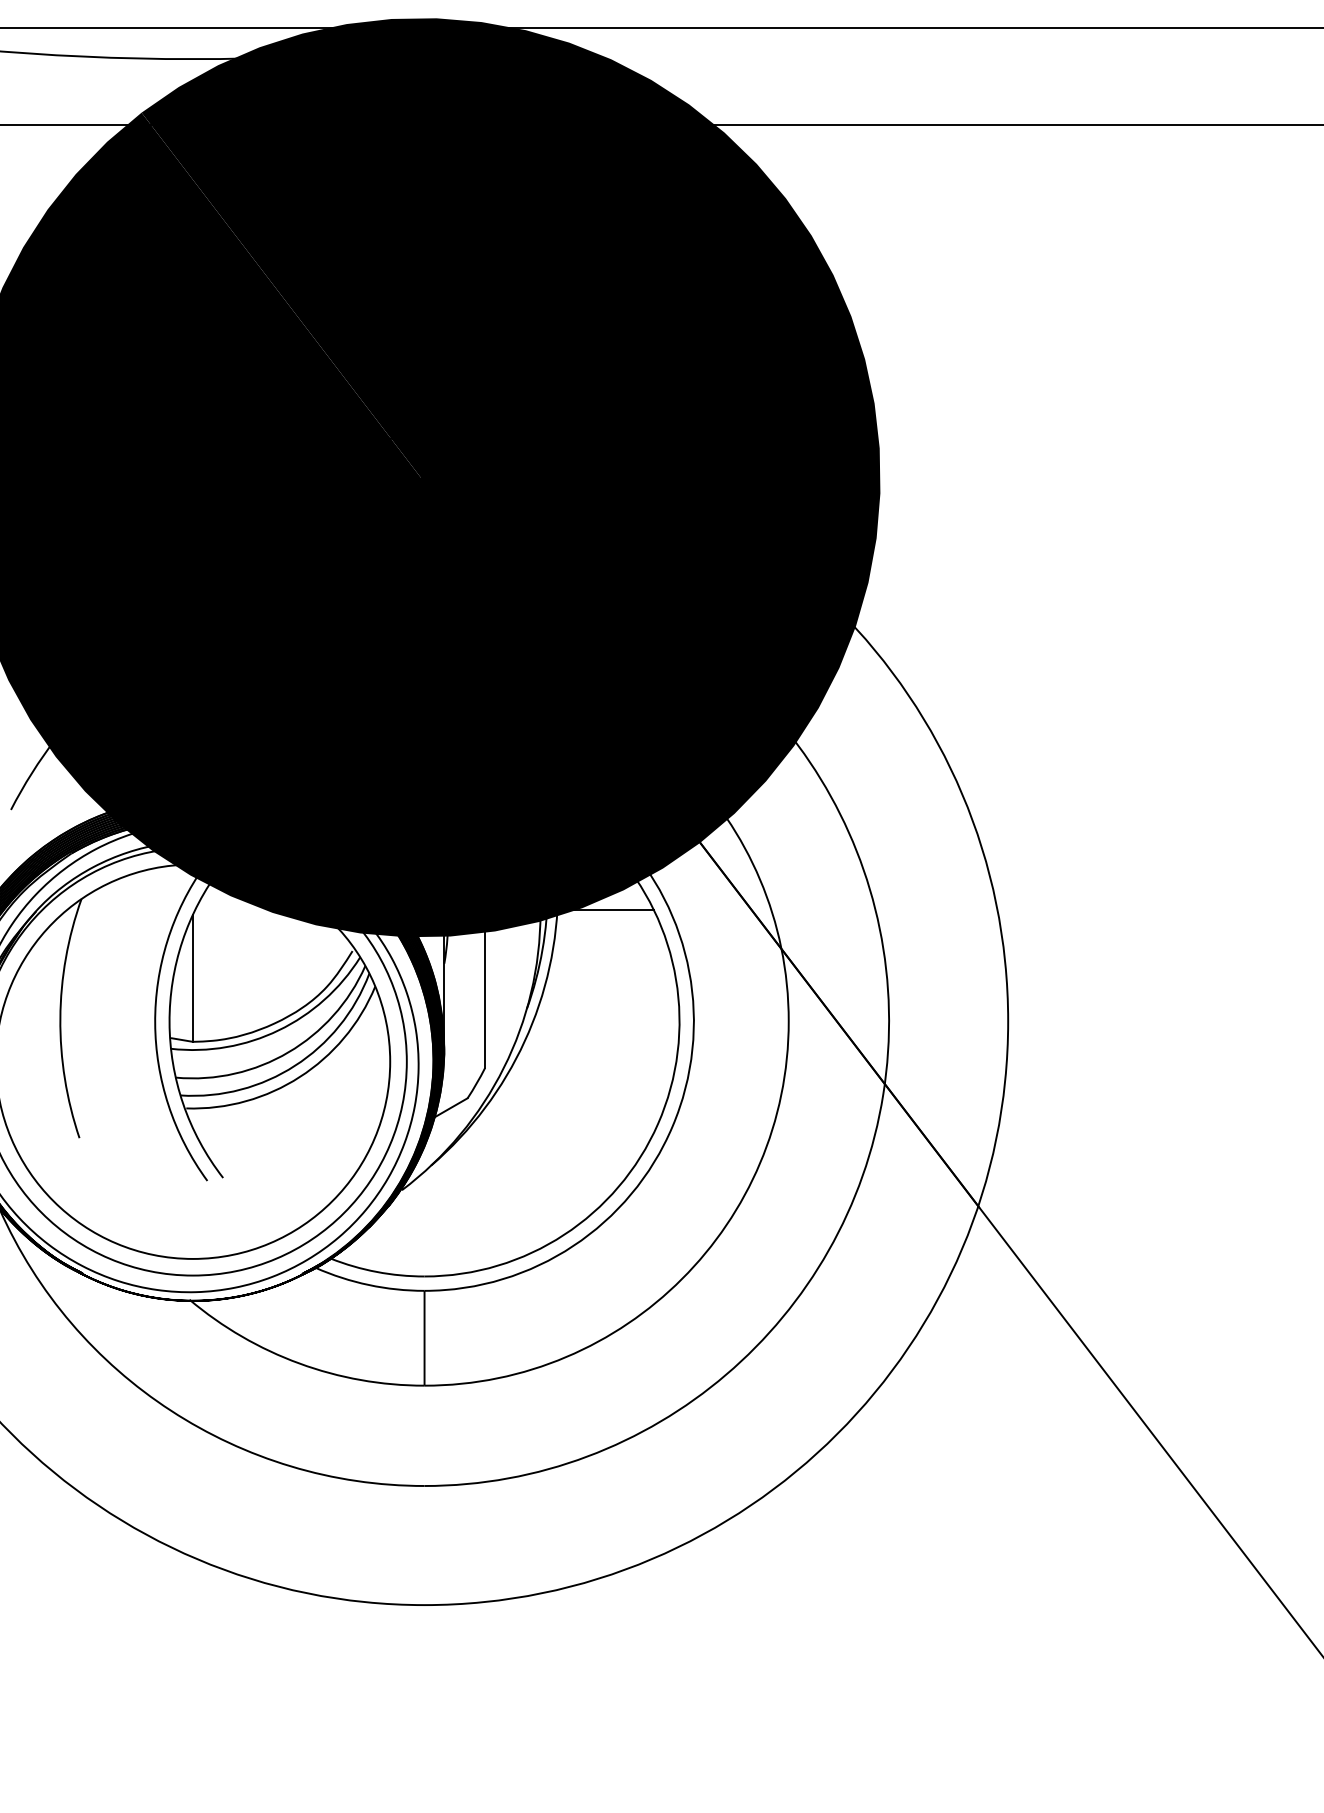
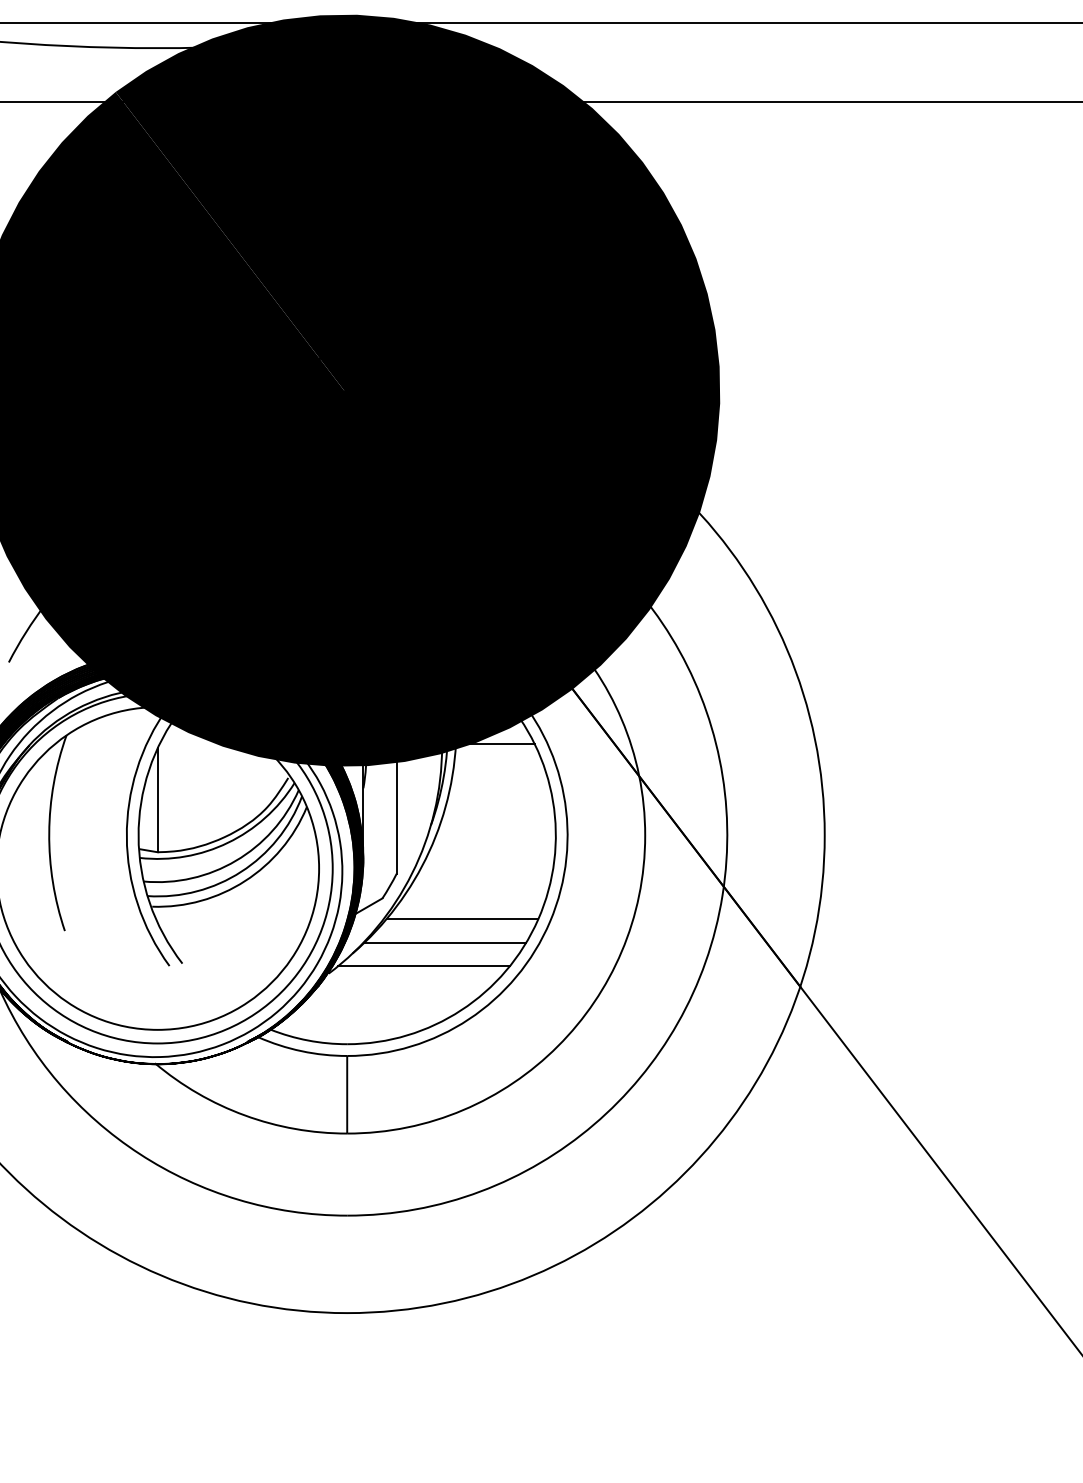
line: (565, 1123) -> (462, 919), added
line: (544, 1152) -> (445, 942), added
line: (518, 1180) -> (424, 965), added

